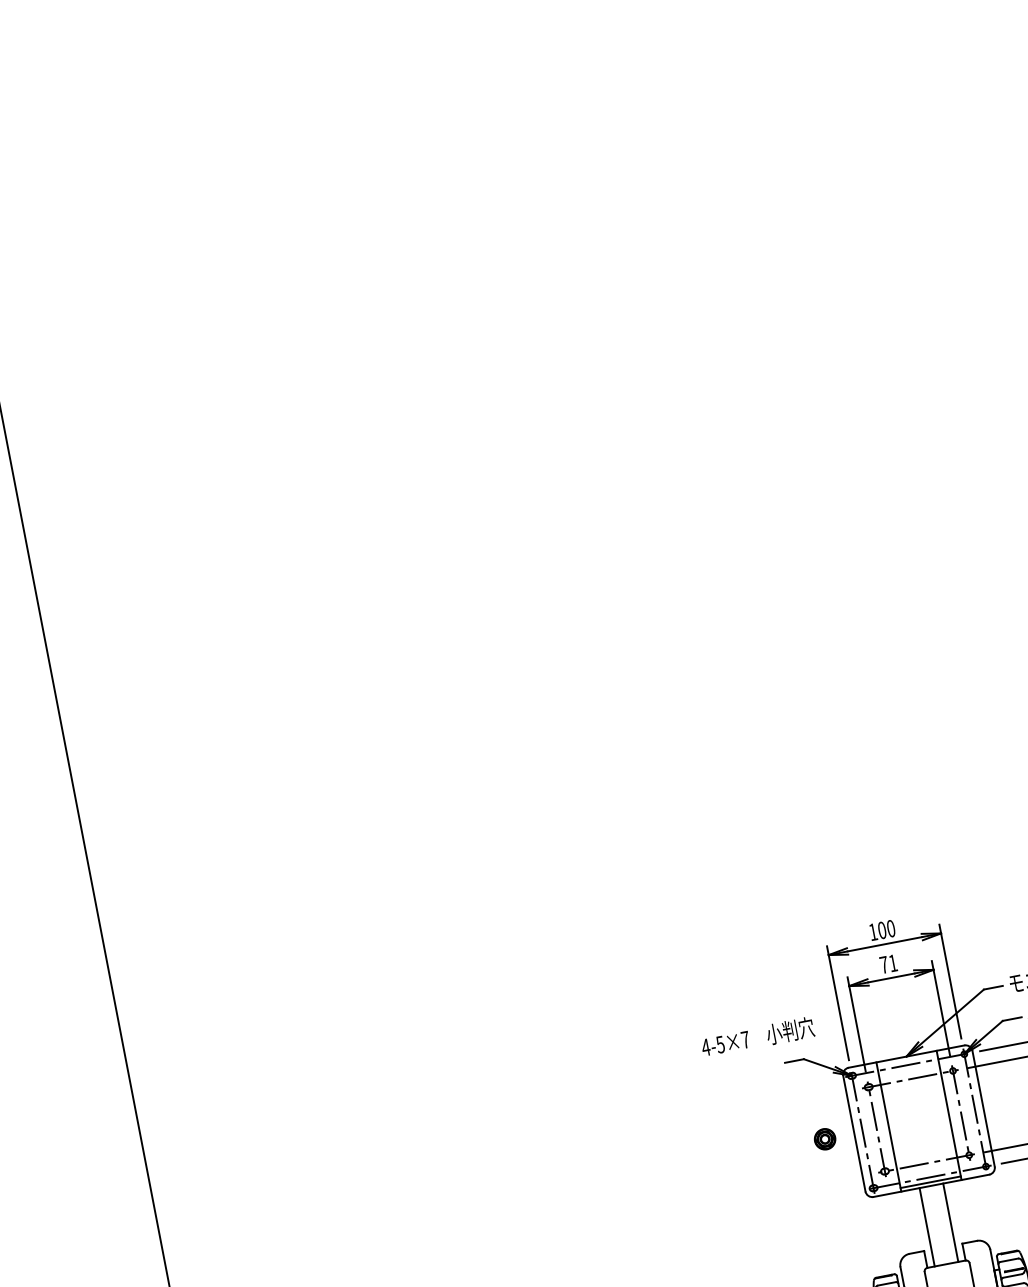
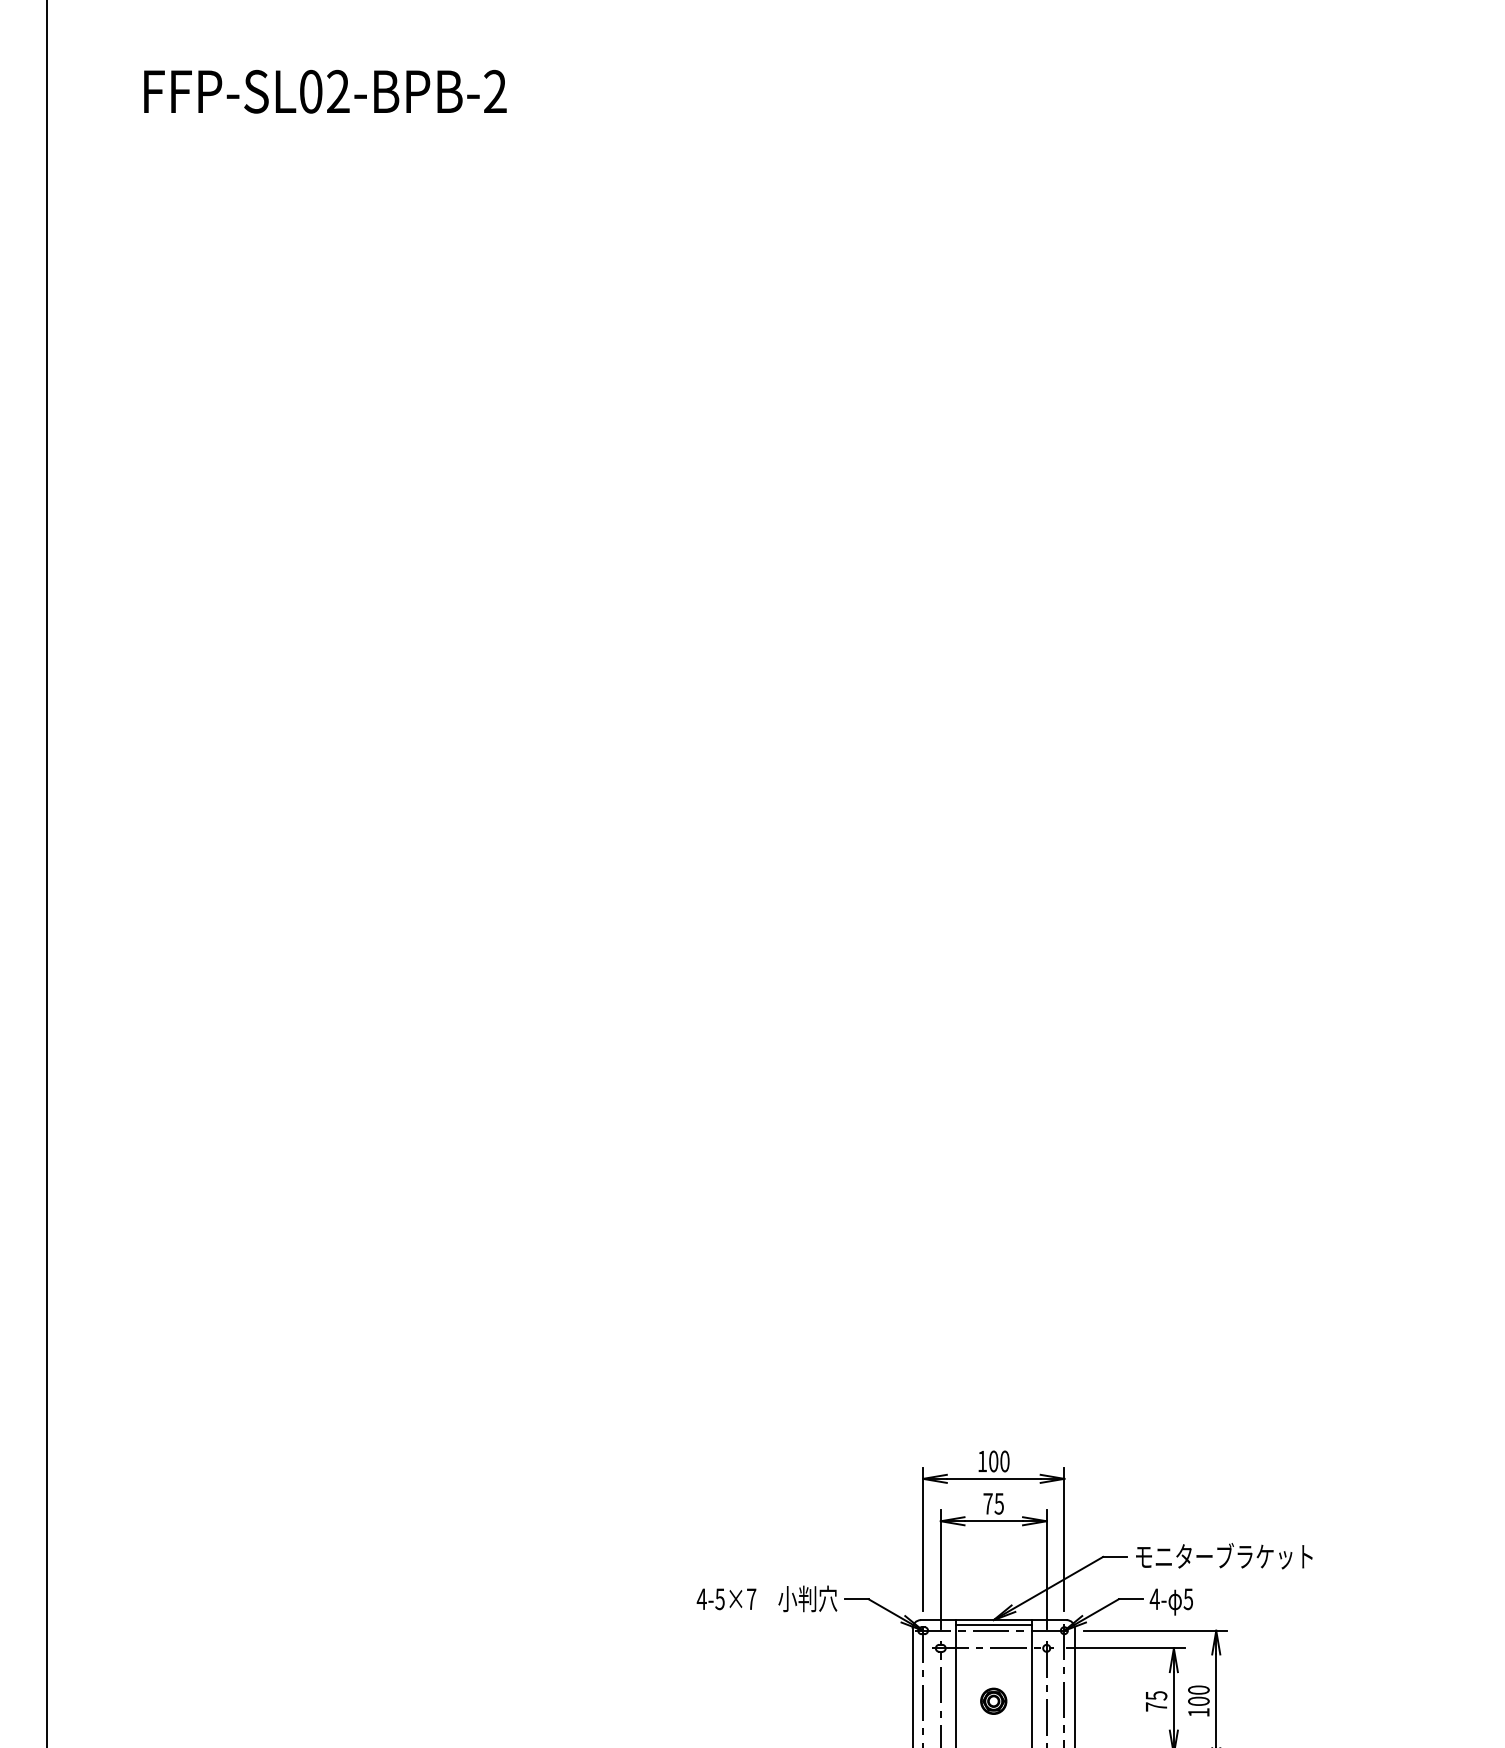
text: (892, 963) -> (998, 1503), 71 -> 75
text: (757, 1036) -> (766, 1598), moved
line: (907, 1060) -> (993, 1624), added
part: (824, 1138) -> (993, 1700), moved

